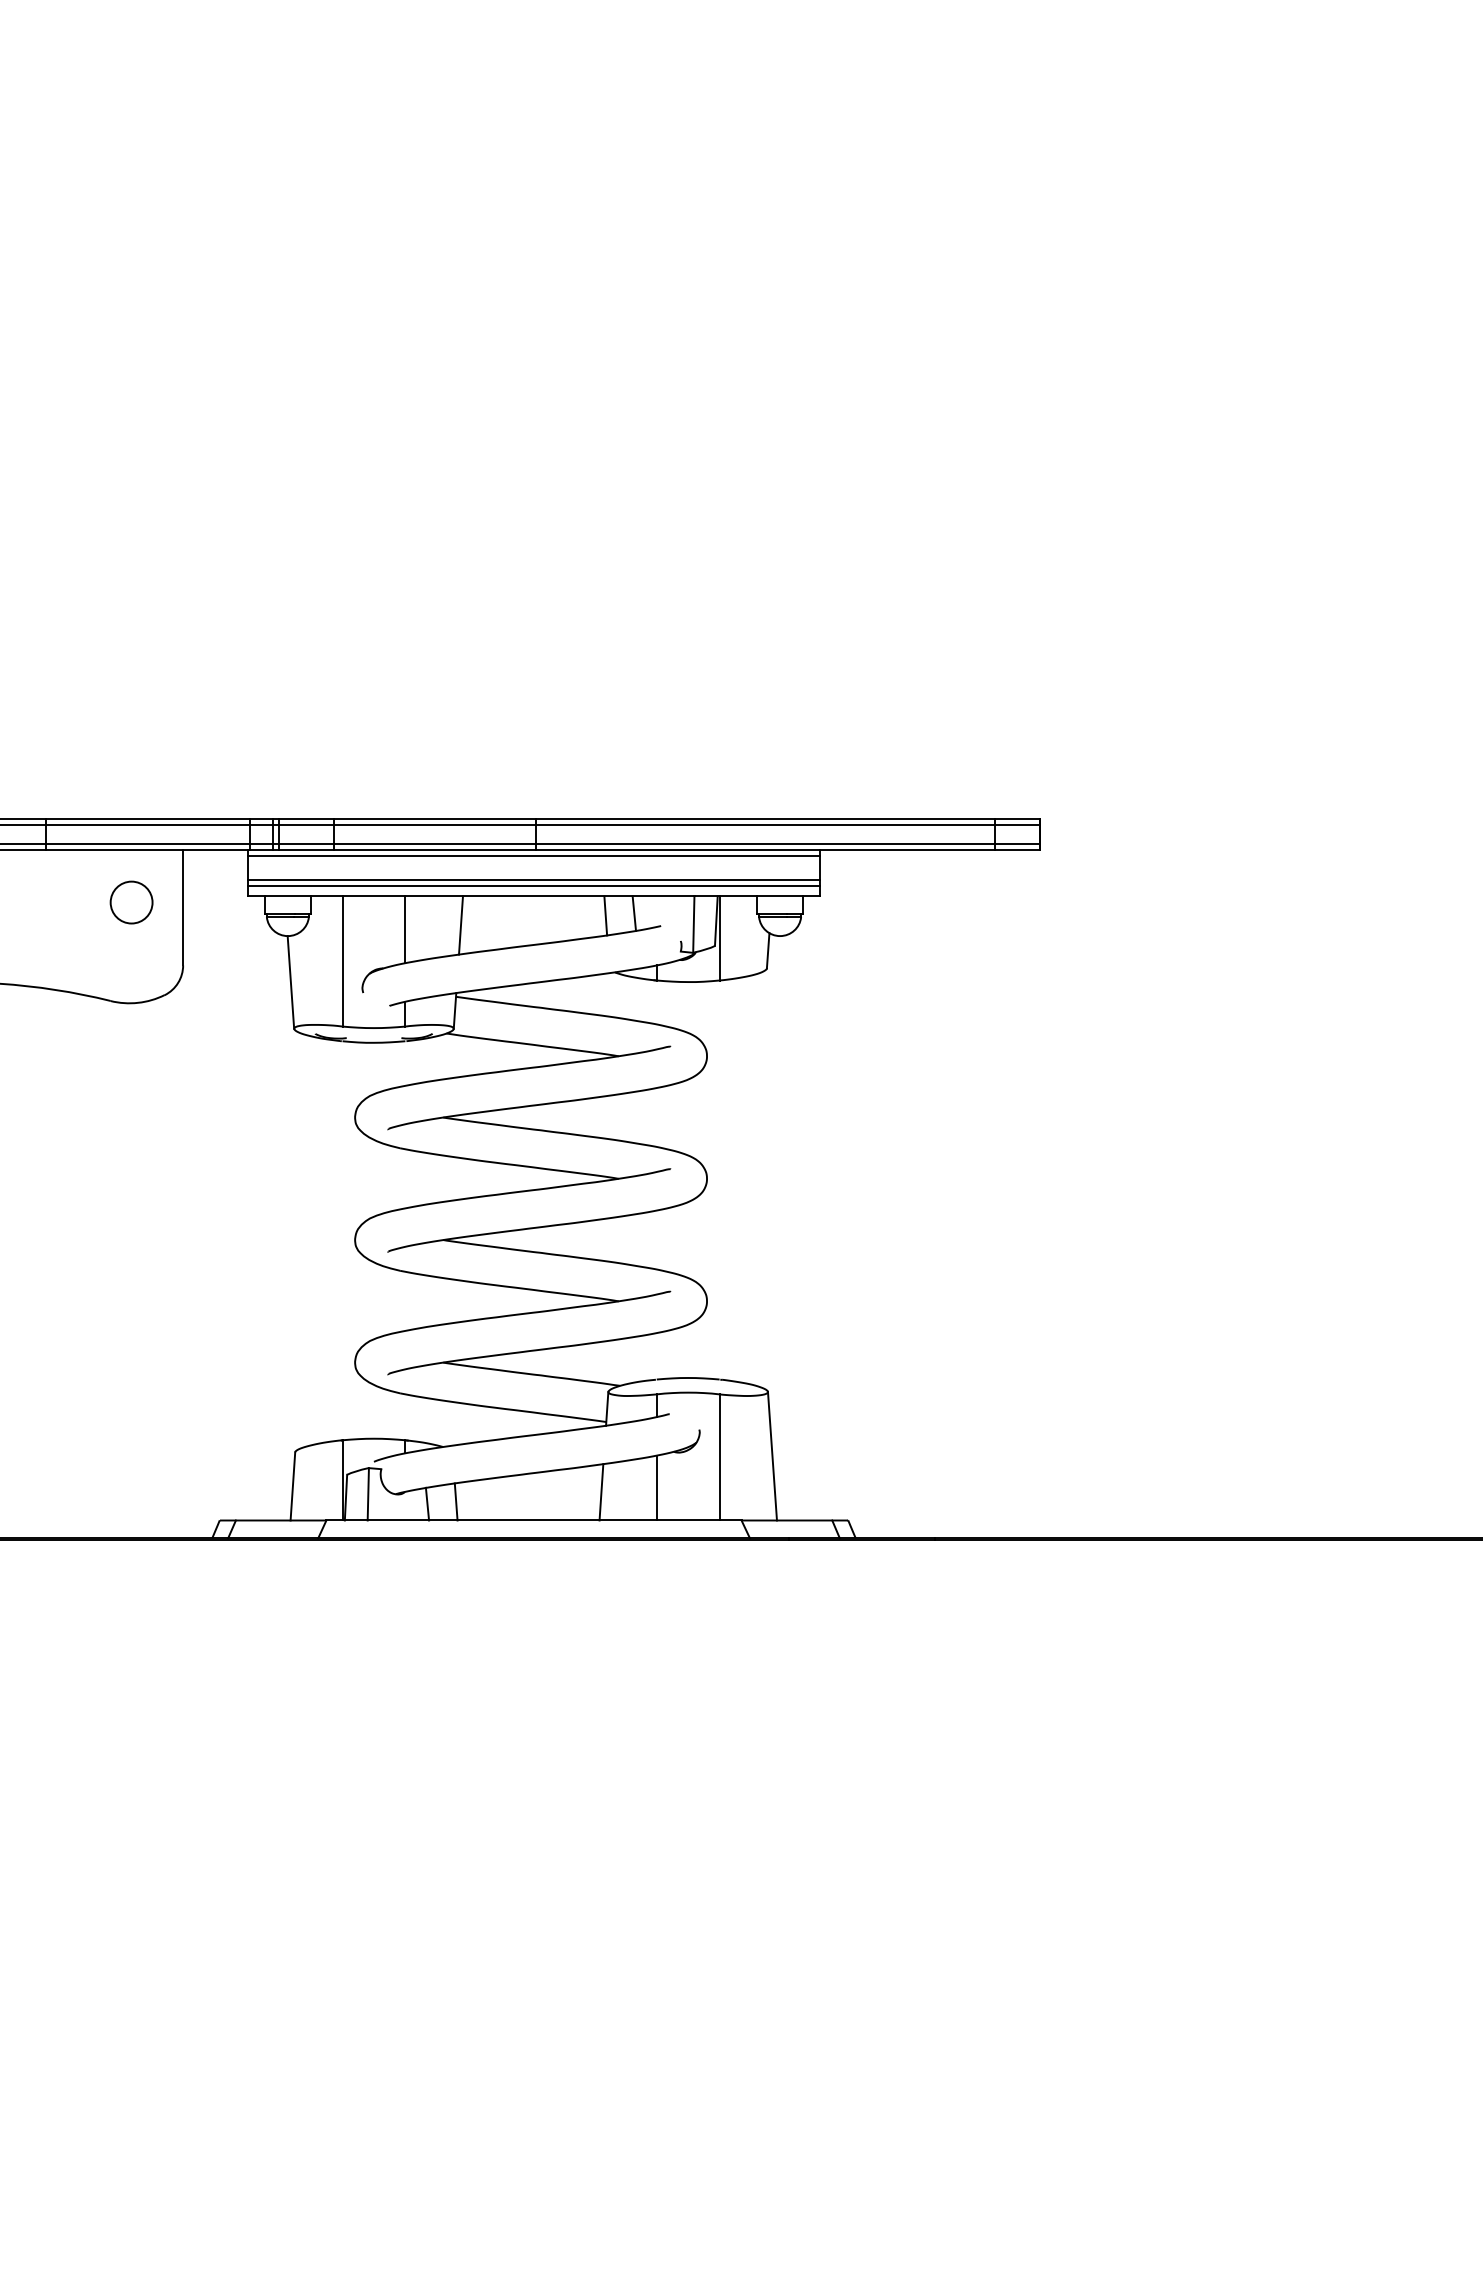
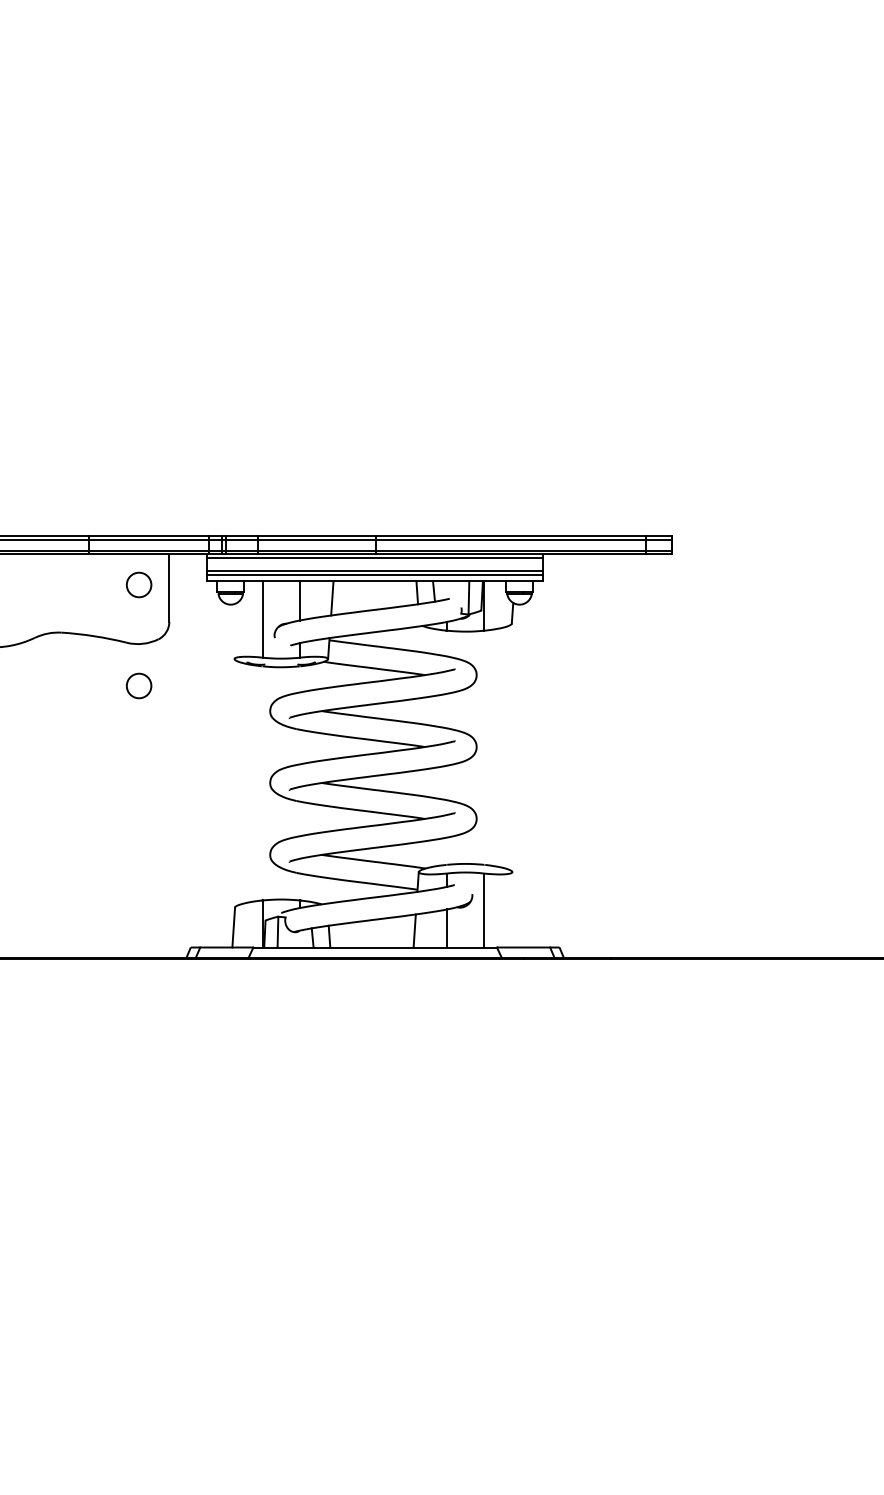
line: (290, 981) -> (232, 631), removed
circle: (132, 1073) -> (139, 685), added
line: (771, 1455) -> (514, 909), removed

